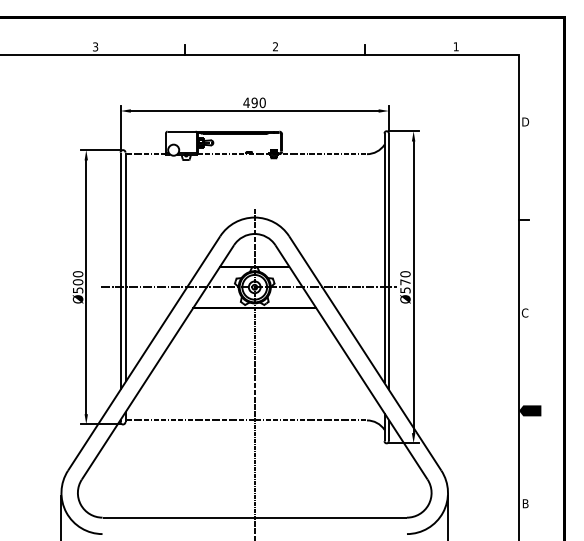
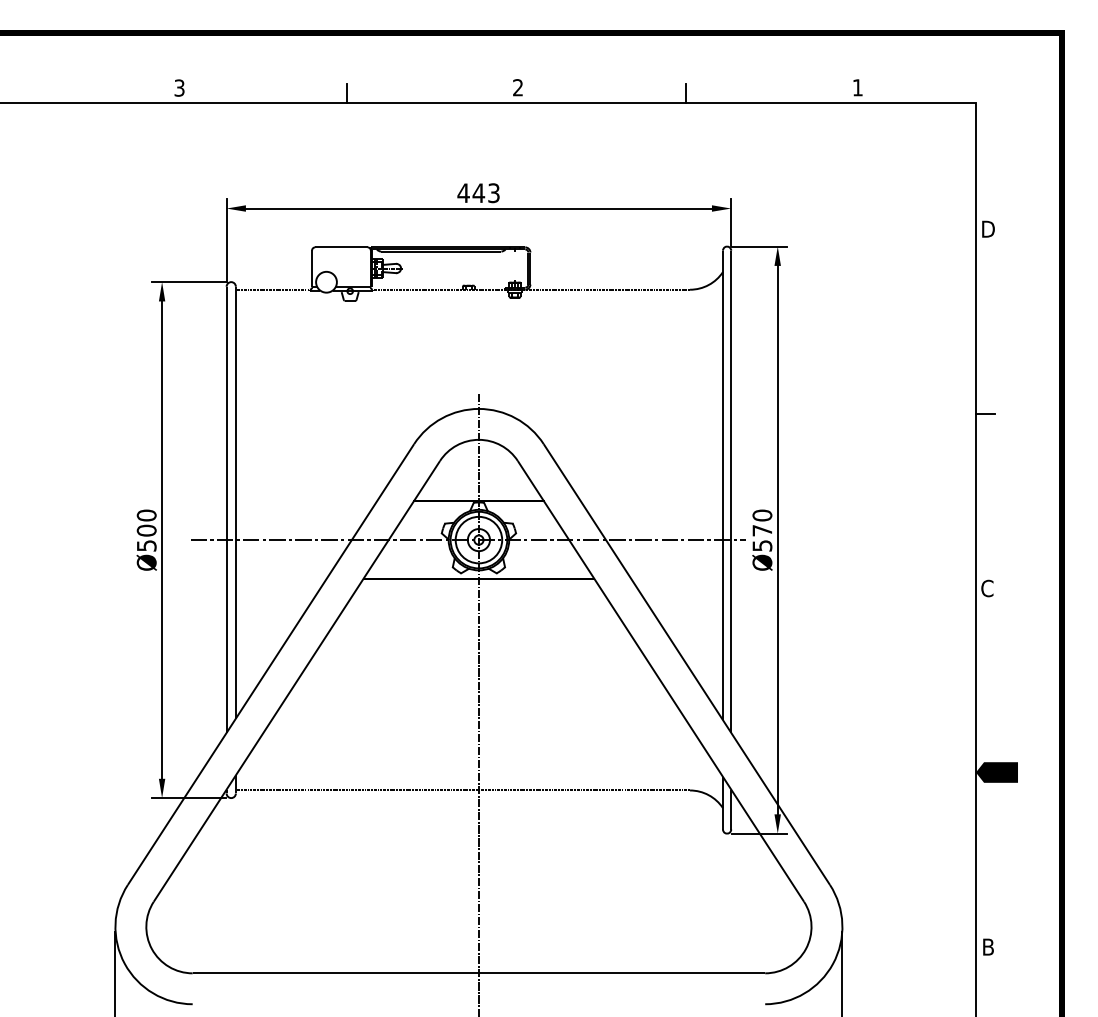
text: (258, 102) -> (485, 192), 490 -> 443

